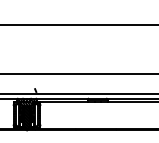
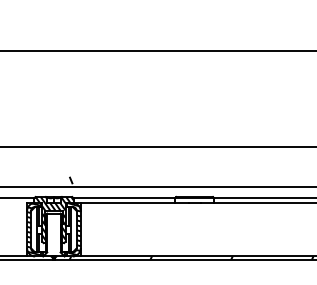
hatch: (26, 118) -> (52, 236), removed

